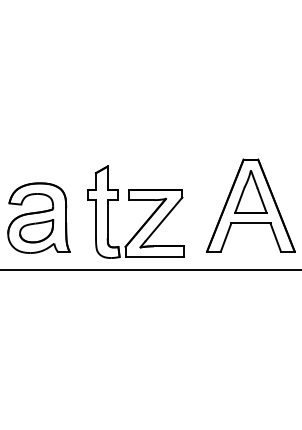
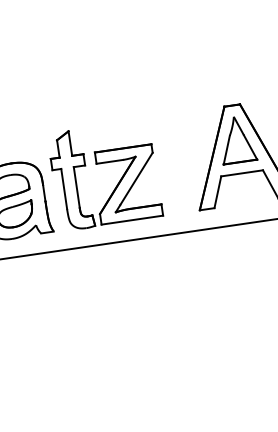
part: (135, 200) -> (103, 163), moved

